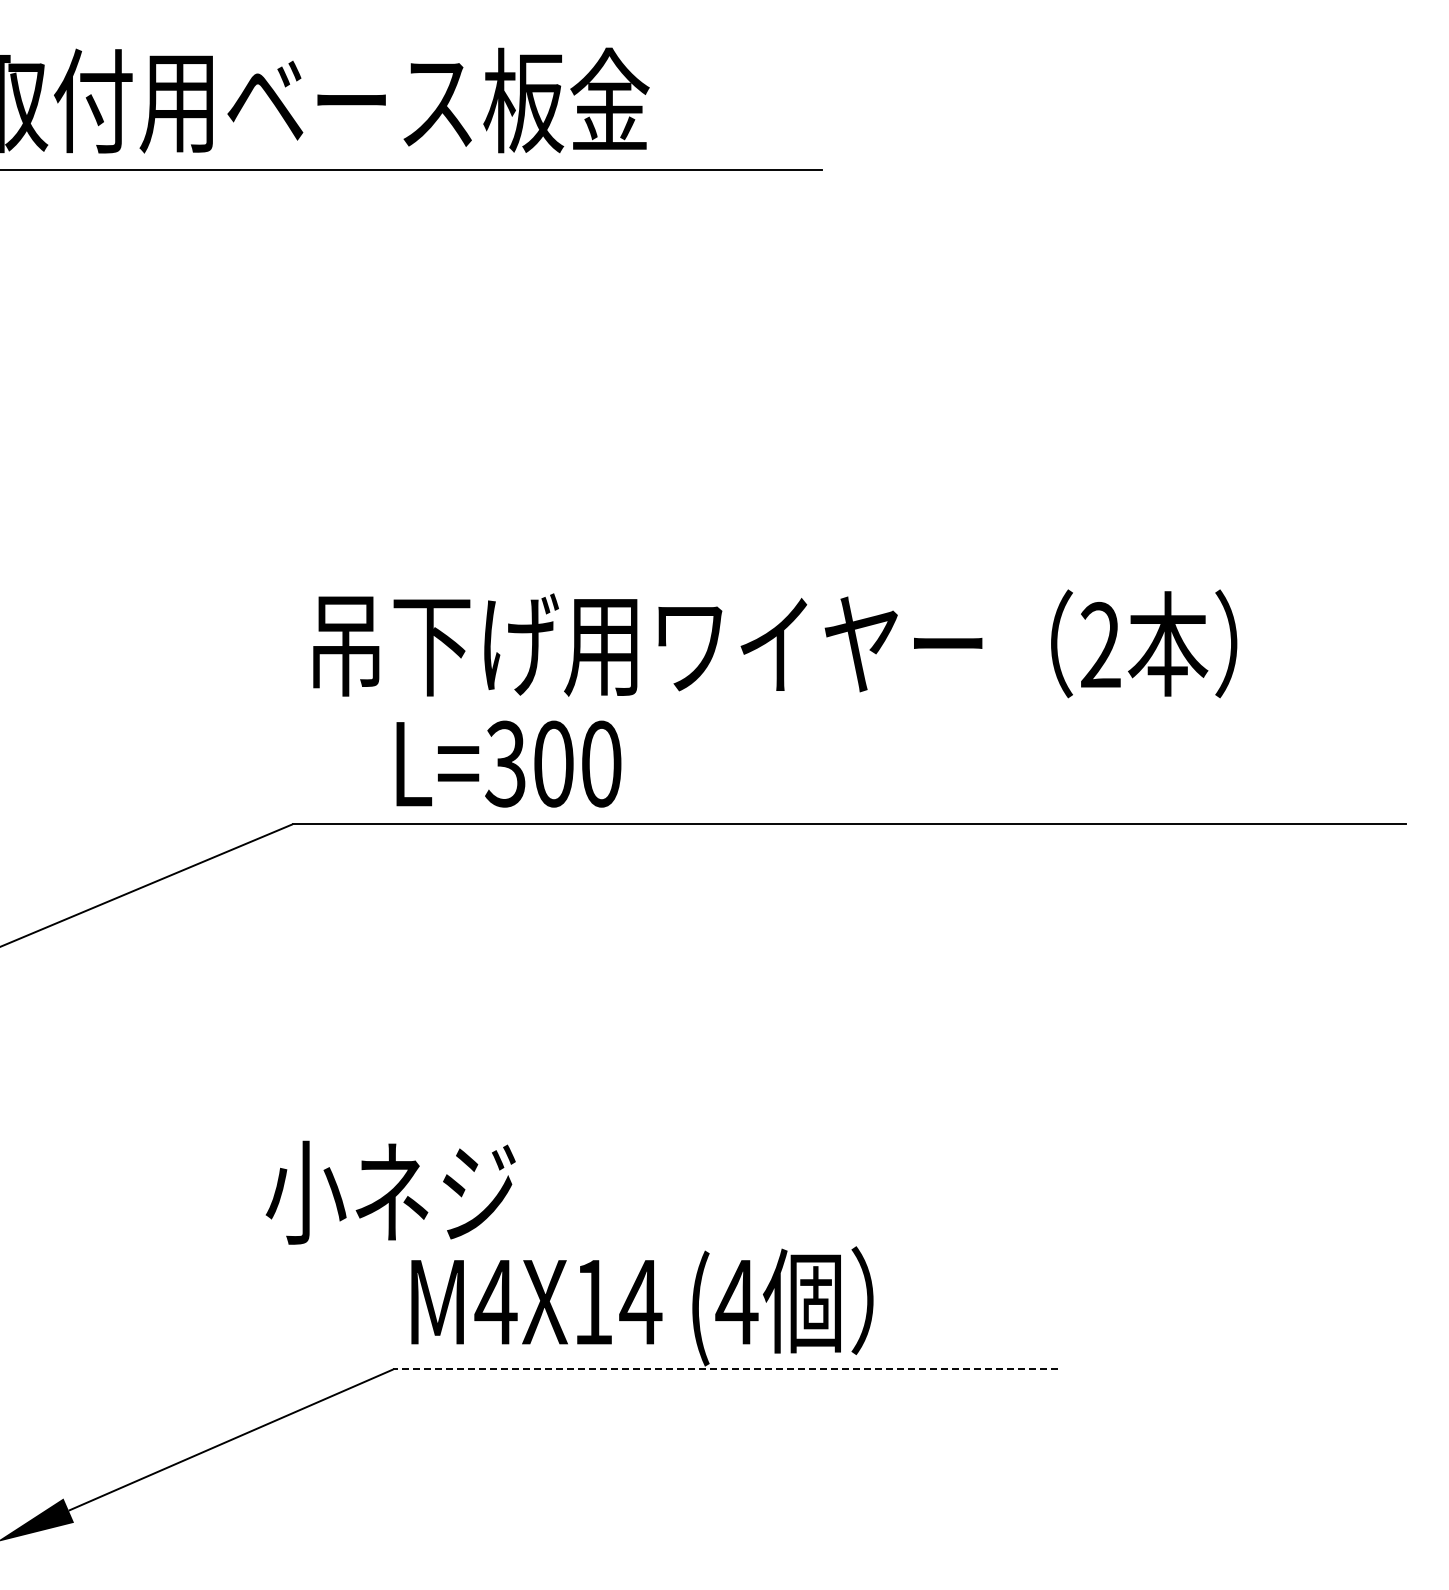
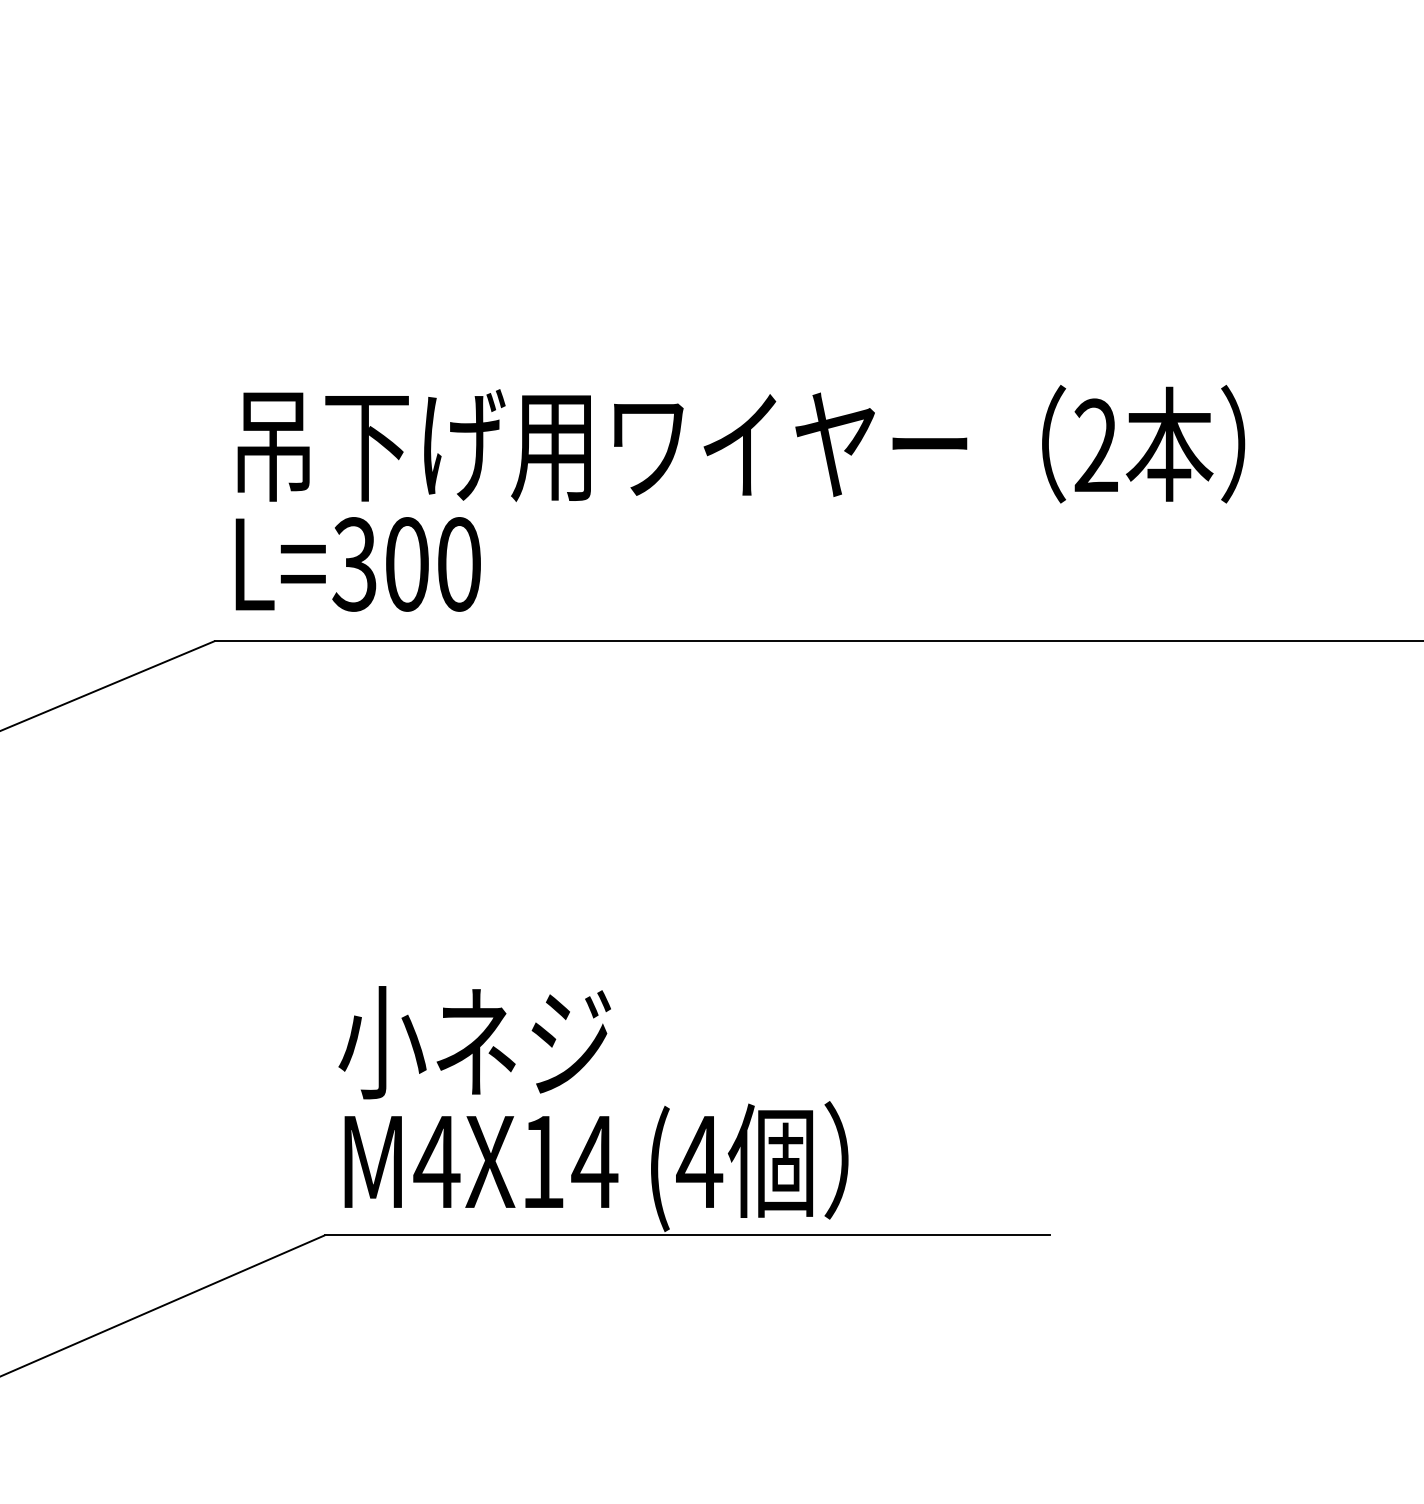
text: (508, 763) -> (357, 563), moved
text: (390, 1192) -> (474, 1042), moved
line: (725, 1369) -> (687, 1235), dashed -> solid

